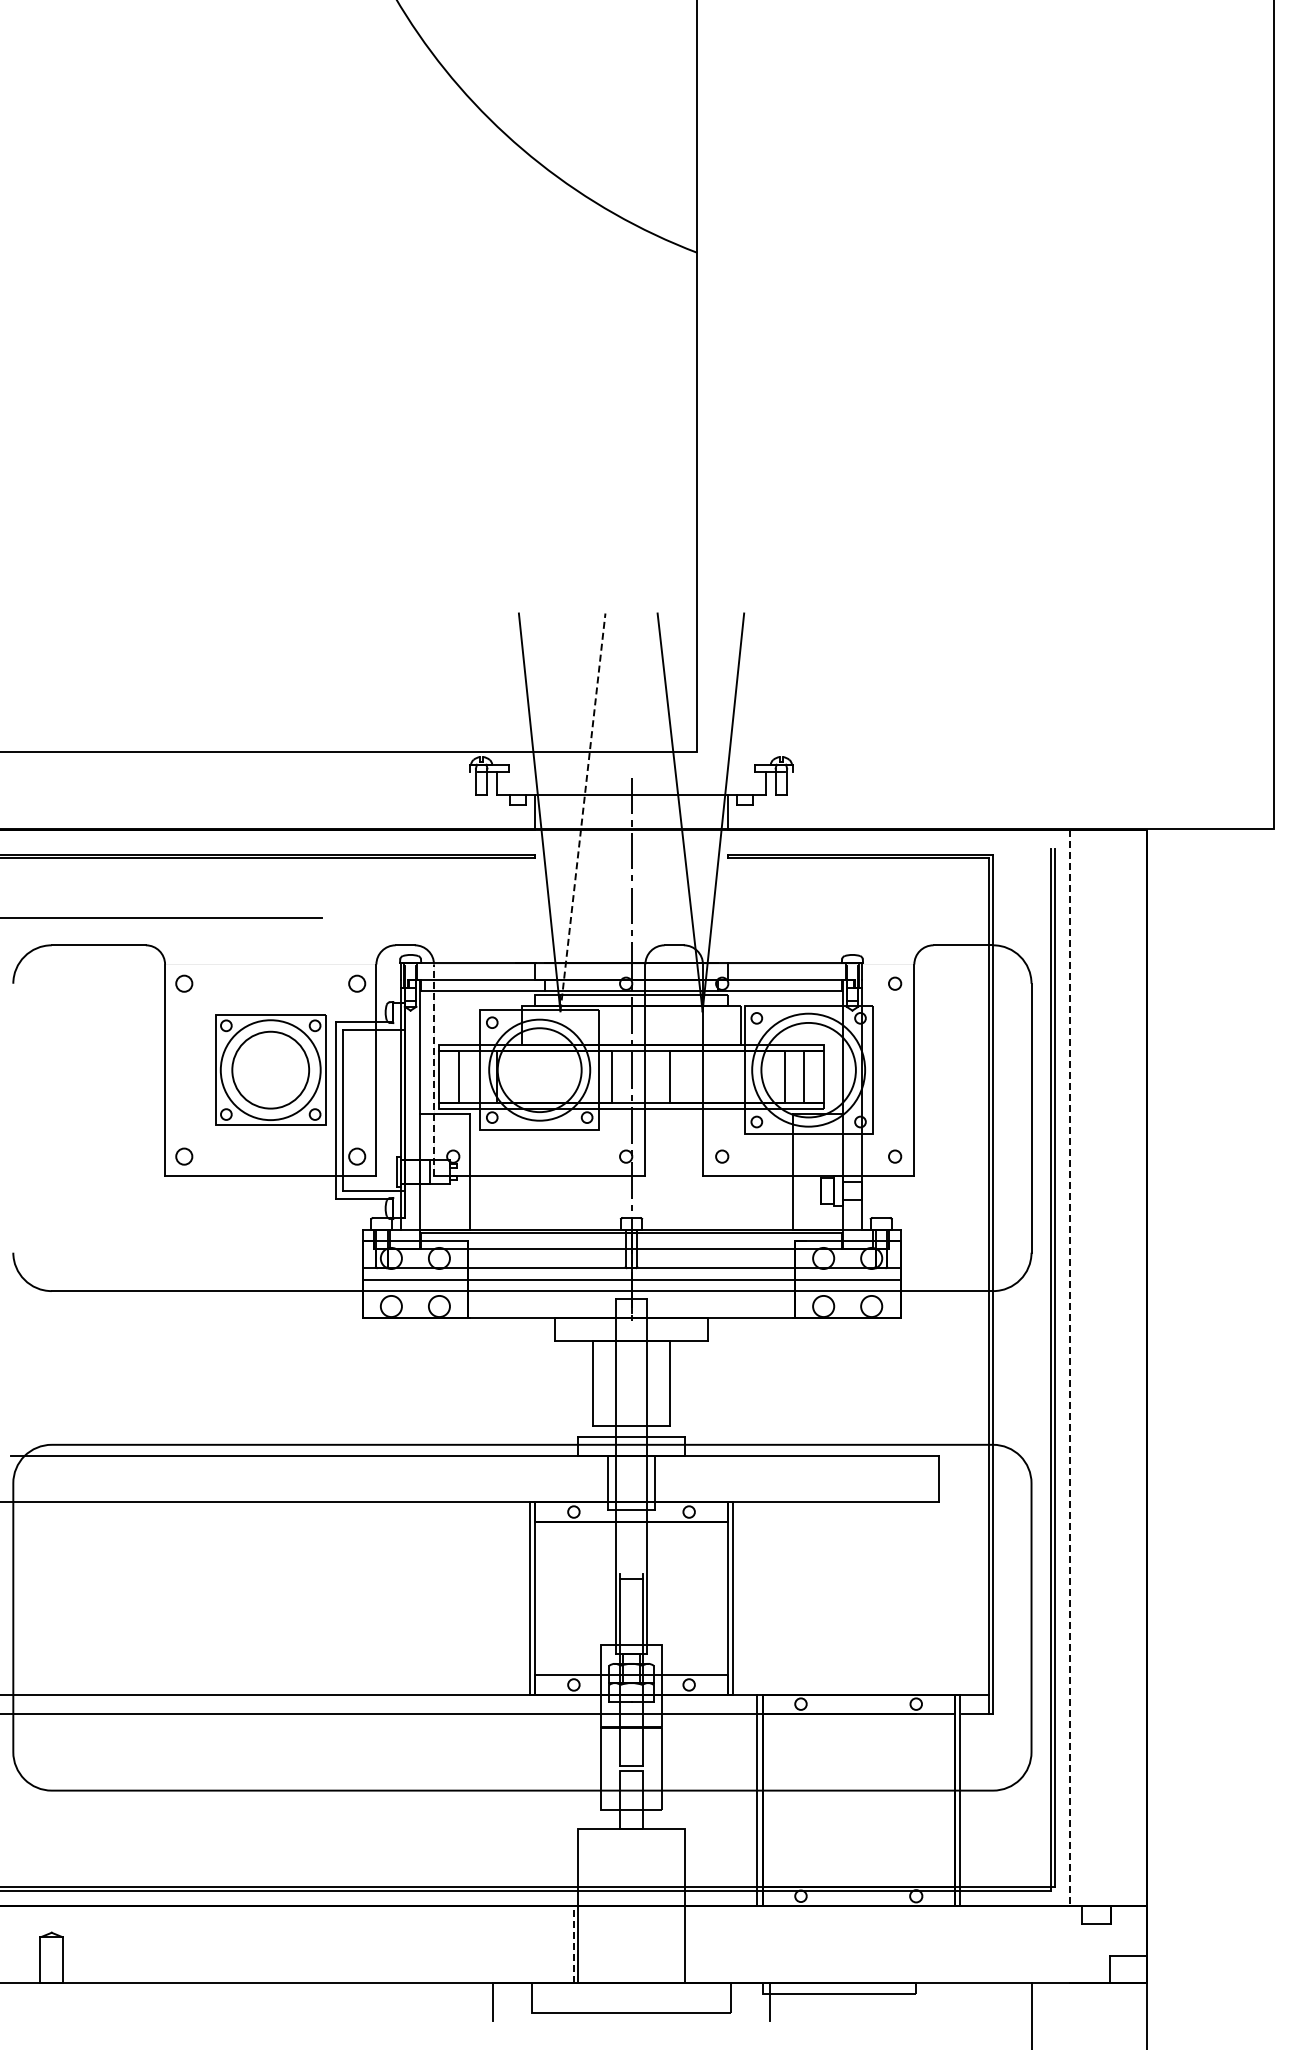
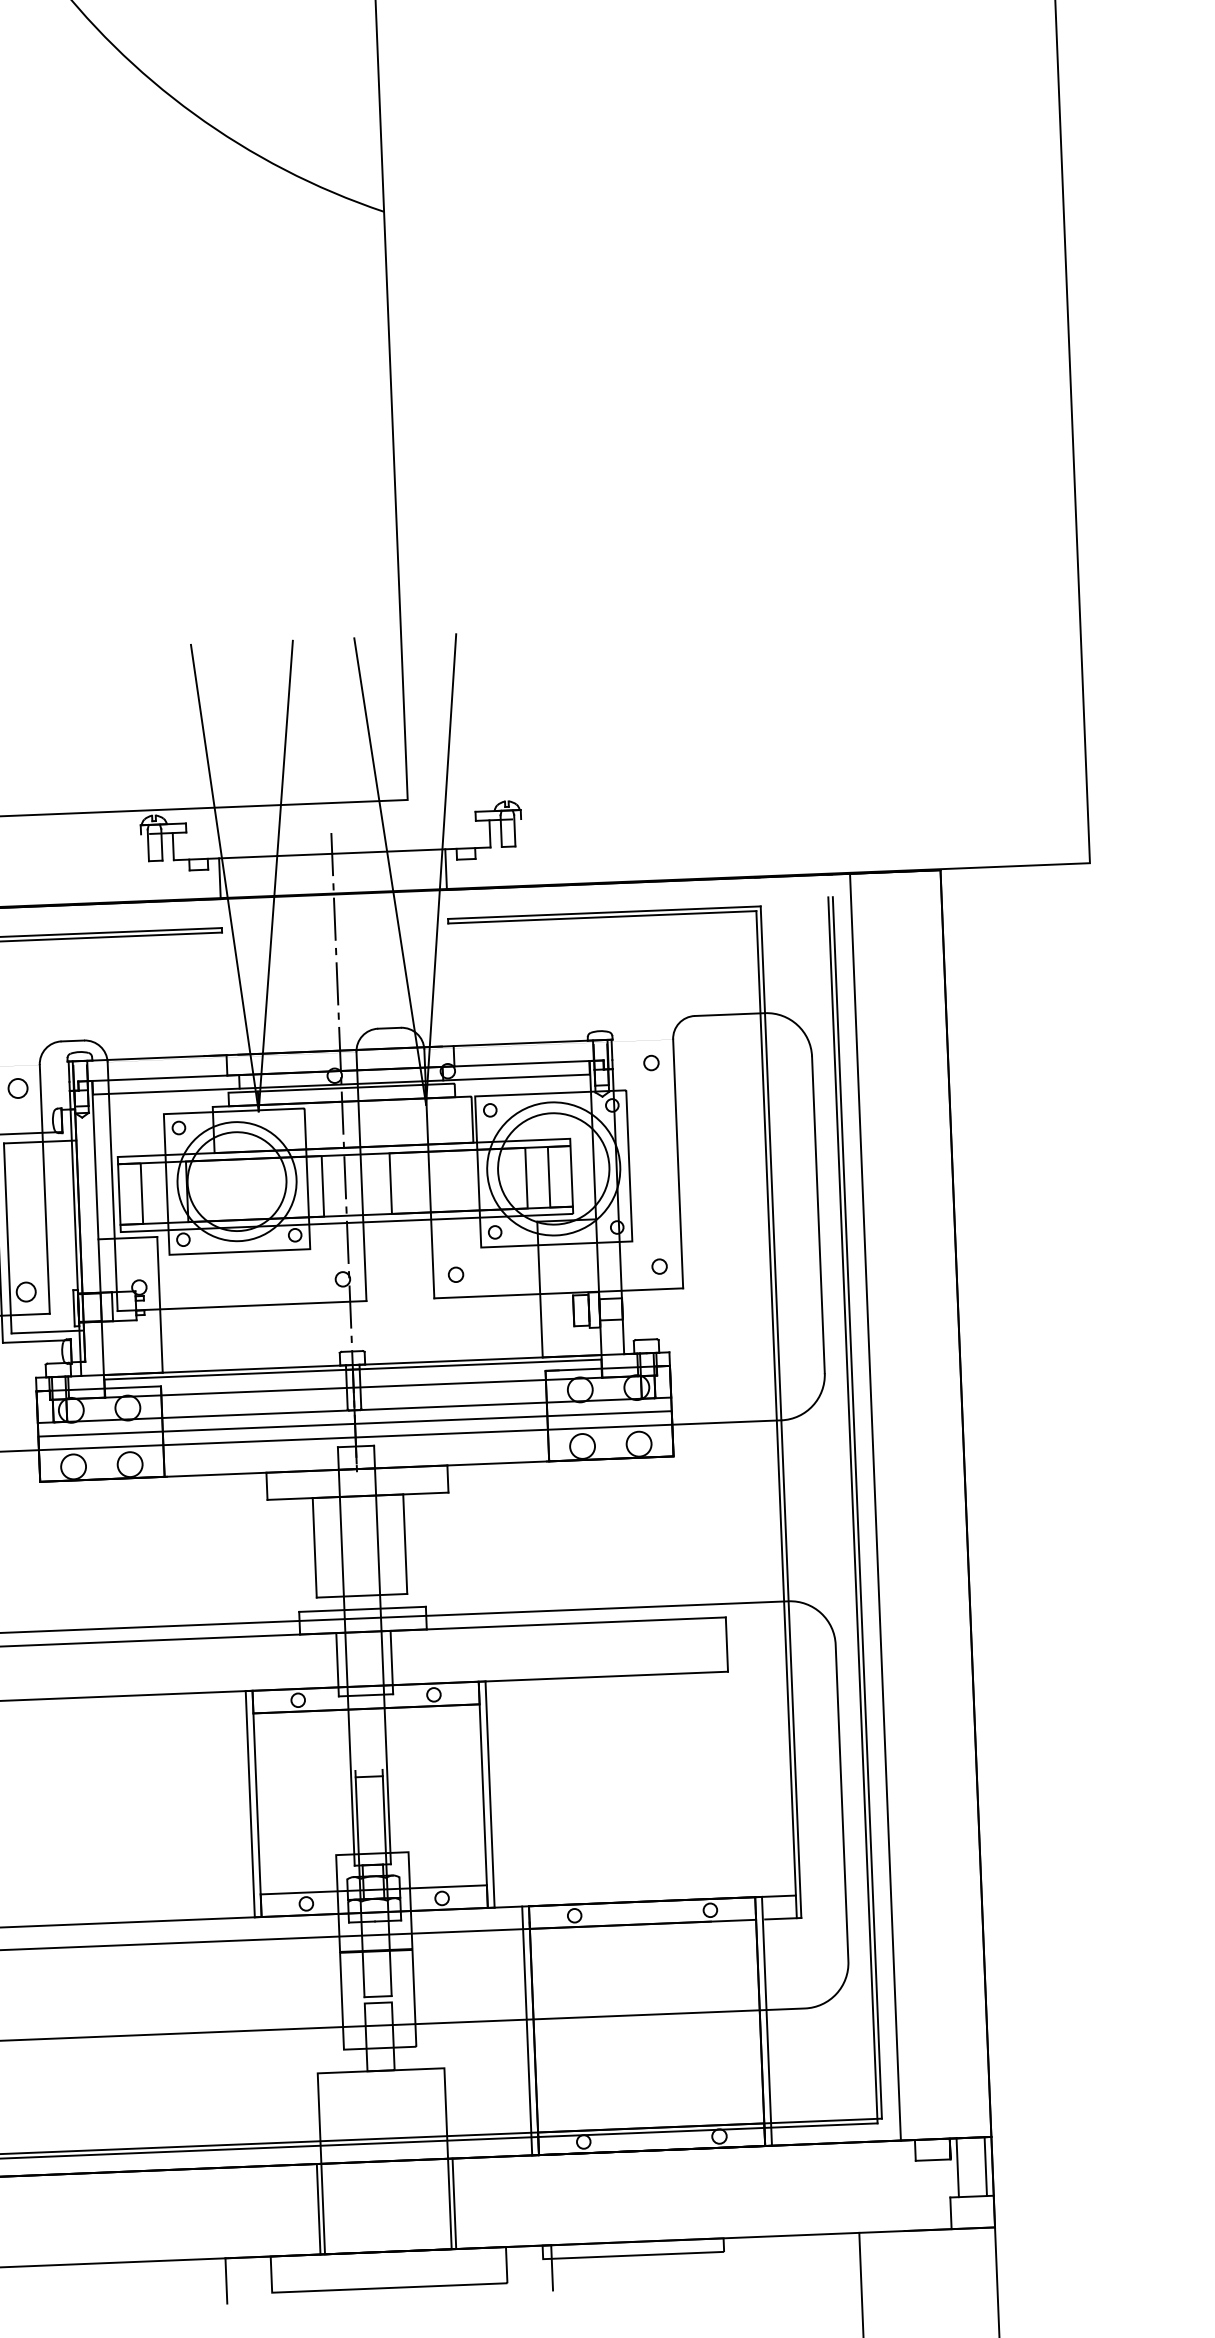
line: (583, 811) -> (276, 874), dashed -> solid
line: (434, 1070) -> (113, 1186), dashed -> solid
line: (1069, 1367) -> (874, 1506), dashed -> solid
line: (1117, 1930) -> (958, 2167), added
line: (1141, 1930) -> (986, 2166), added
line: (573, 1943) -> (318, 2208), dashed -> solid
line: (689, 1943) -> (454, 2202), added

